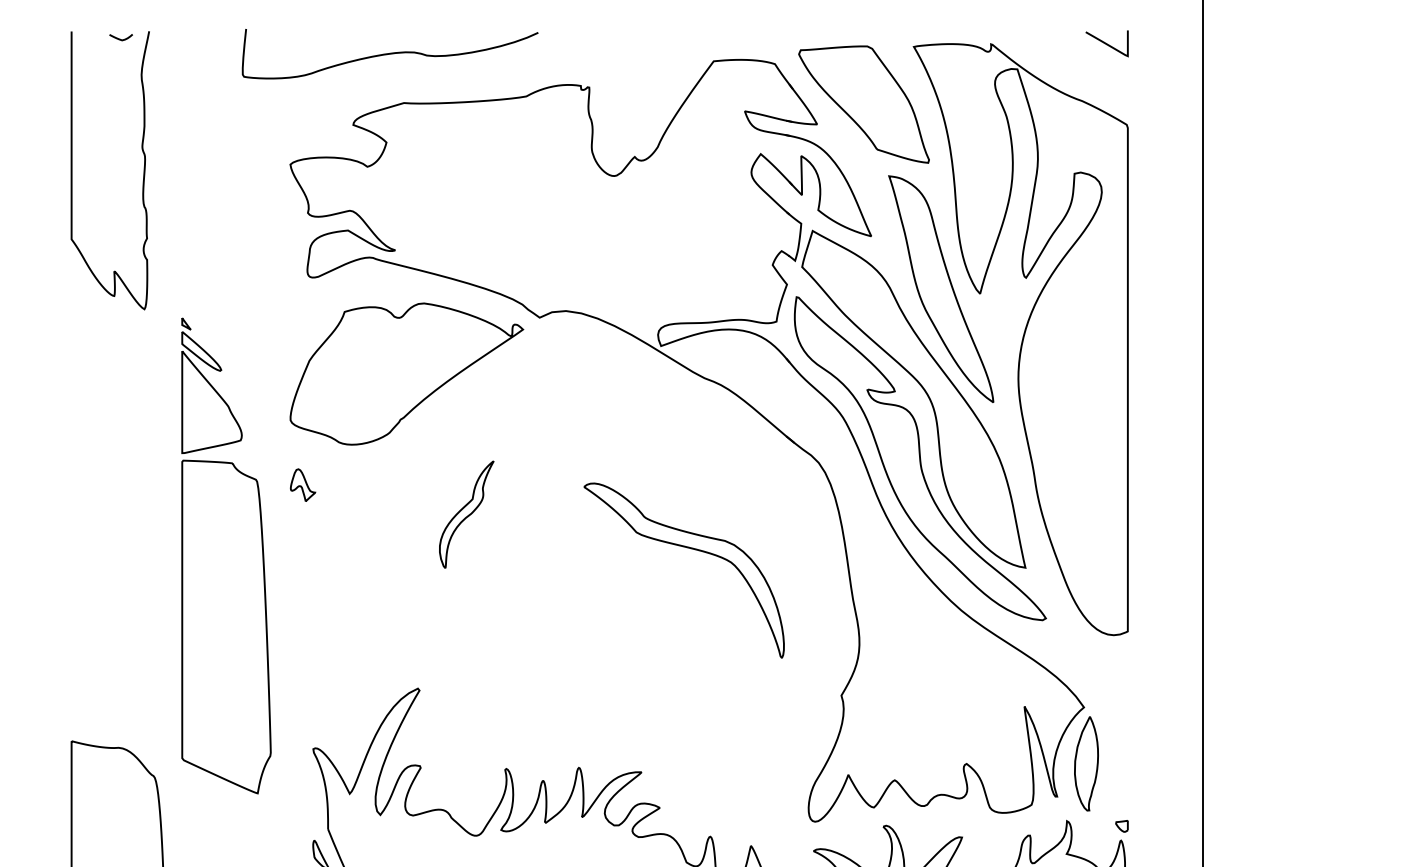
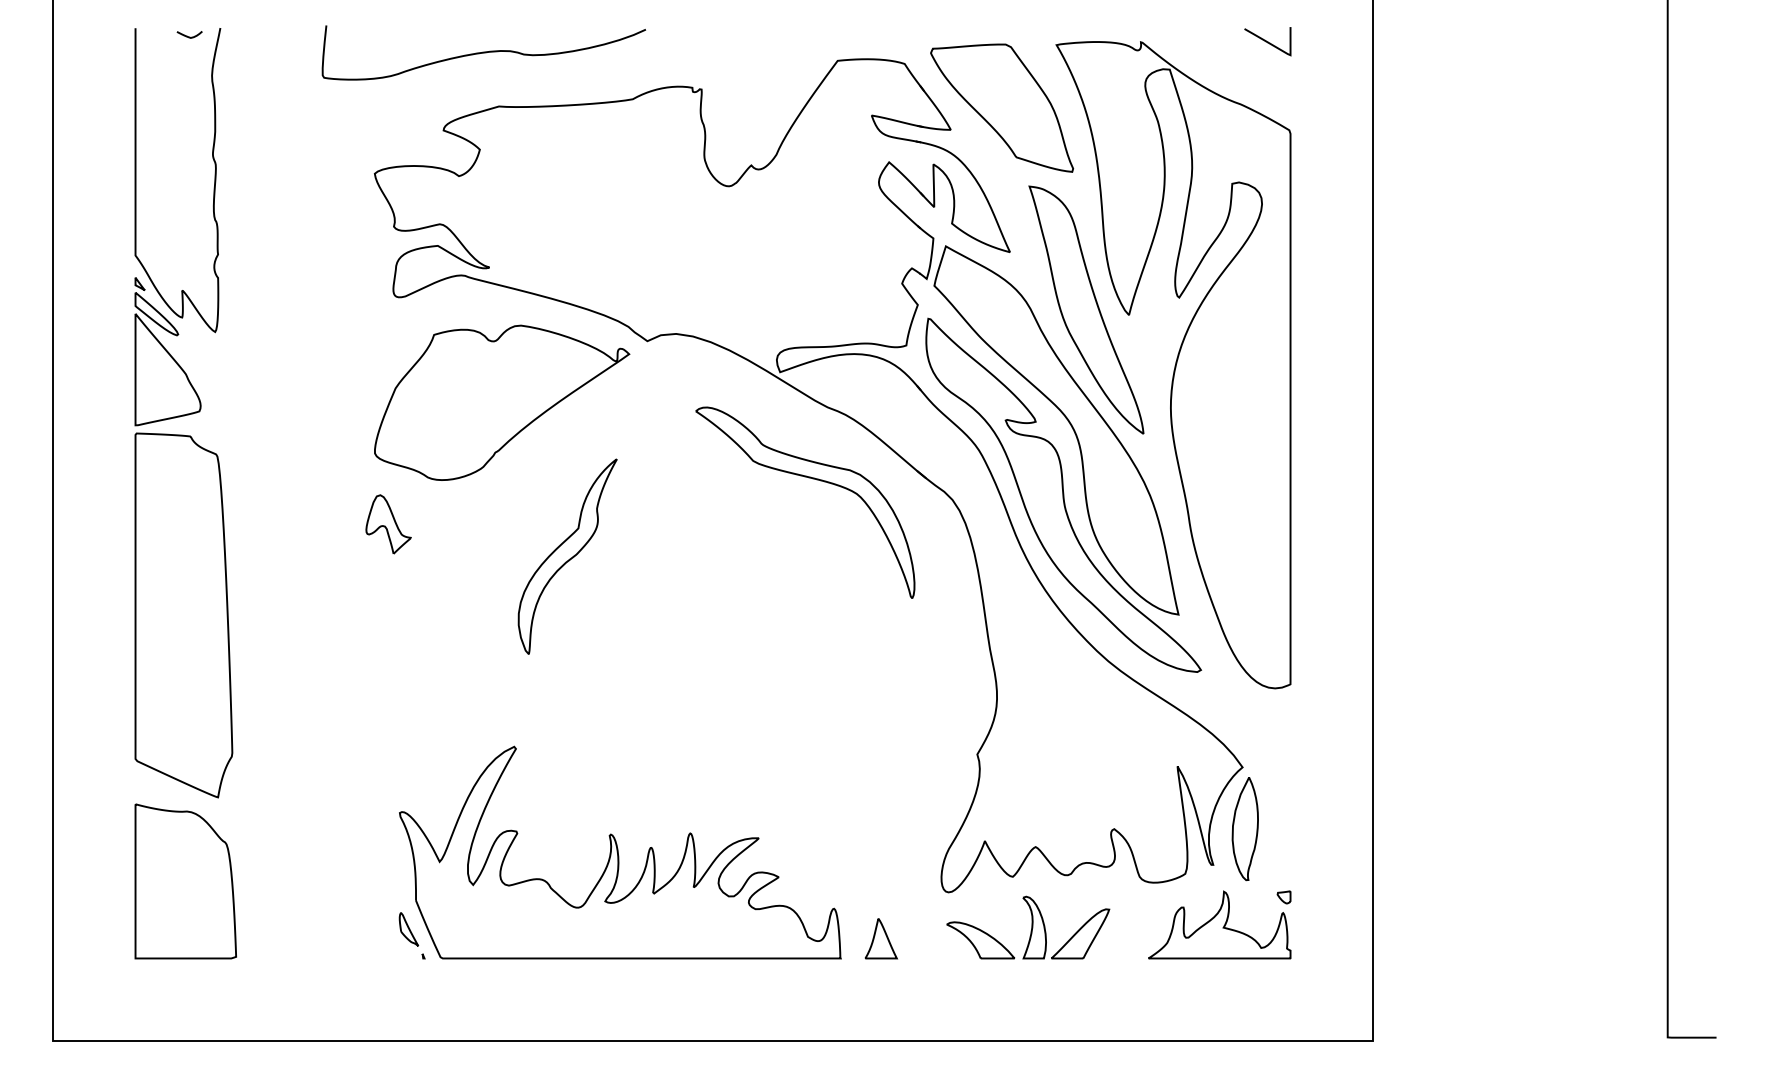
part: (302, 485) -> (388, 524), size x1.67
part: (466, 514) -> (567, 556), size x1.67
part: (690, 549) -> (812, 479), moved
part: (226, 555) -> (183, 537), moved

